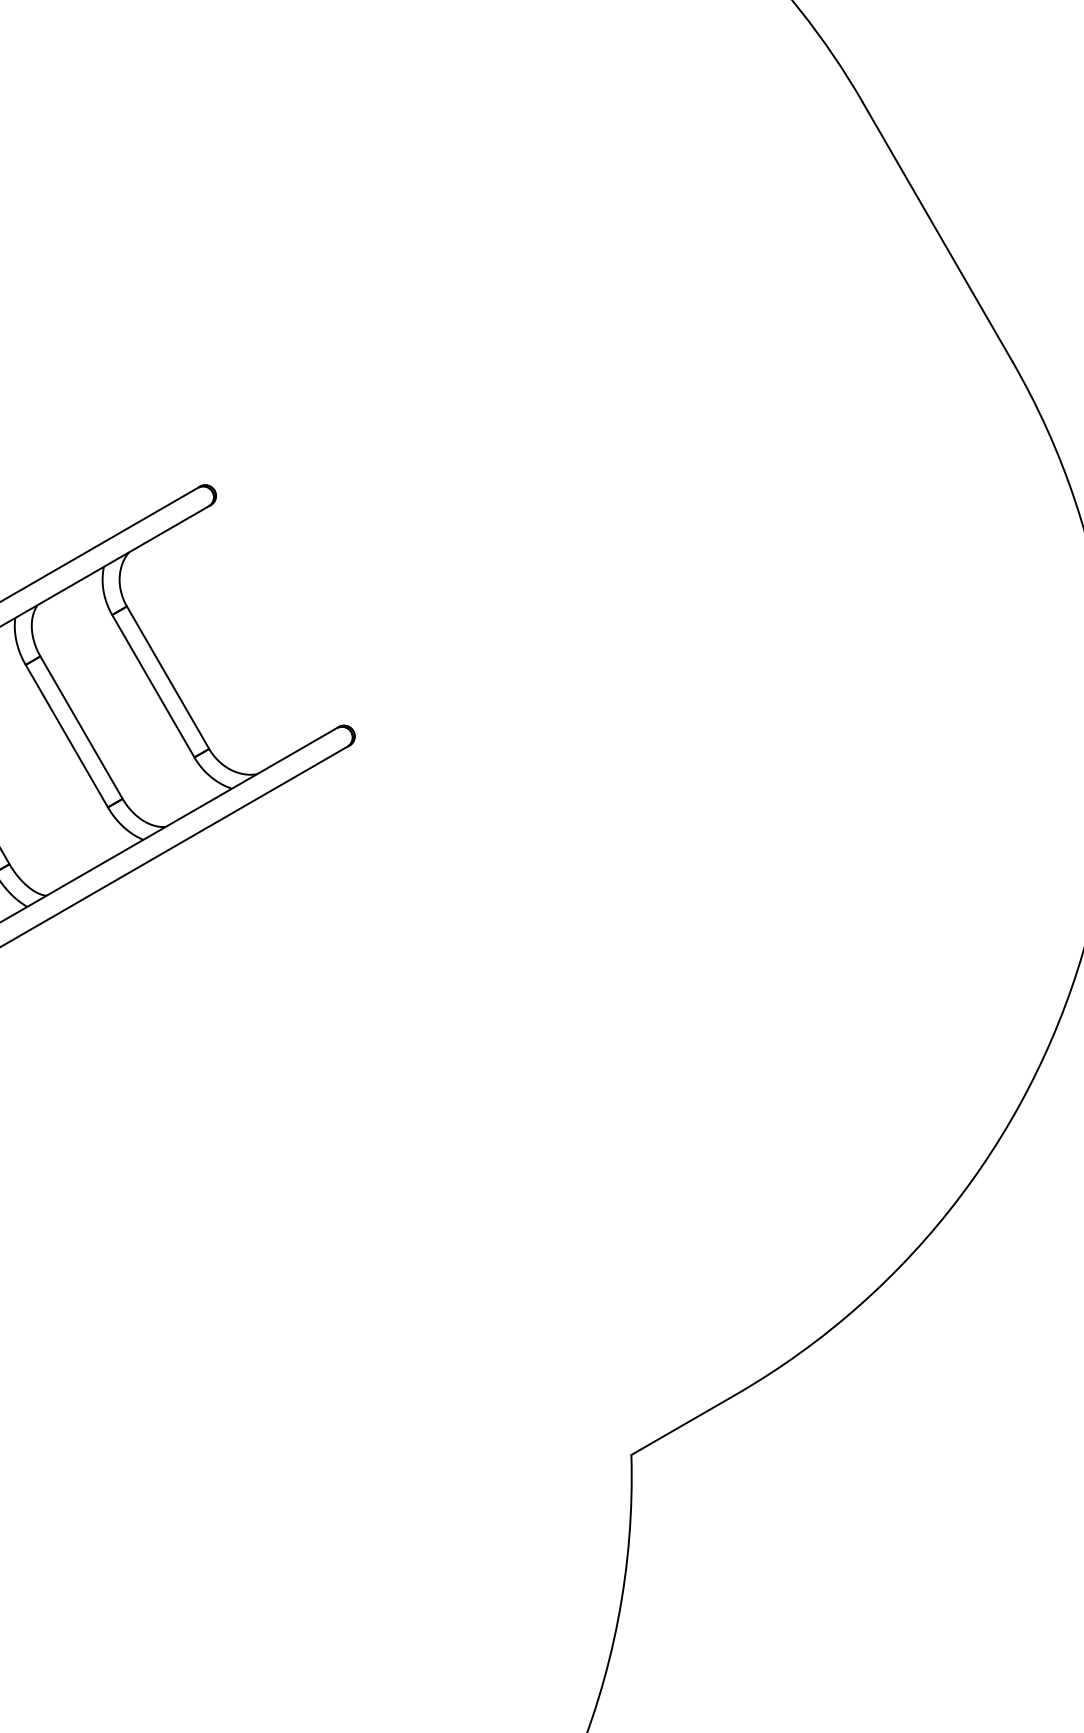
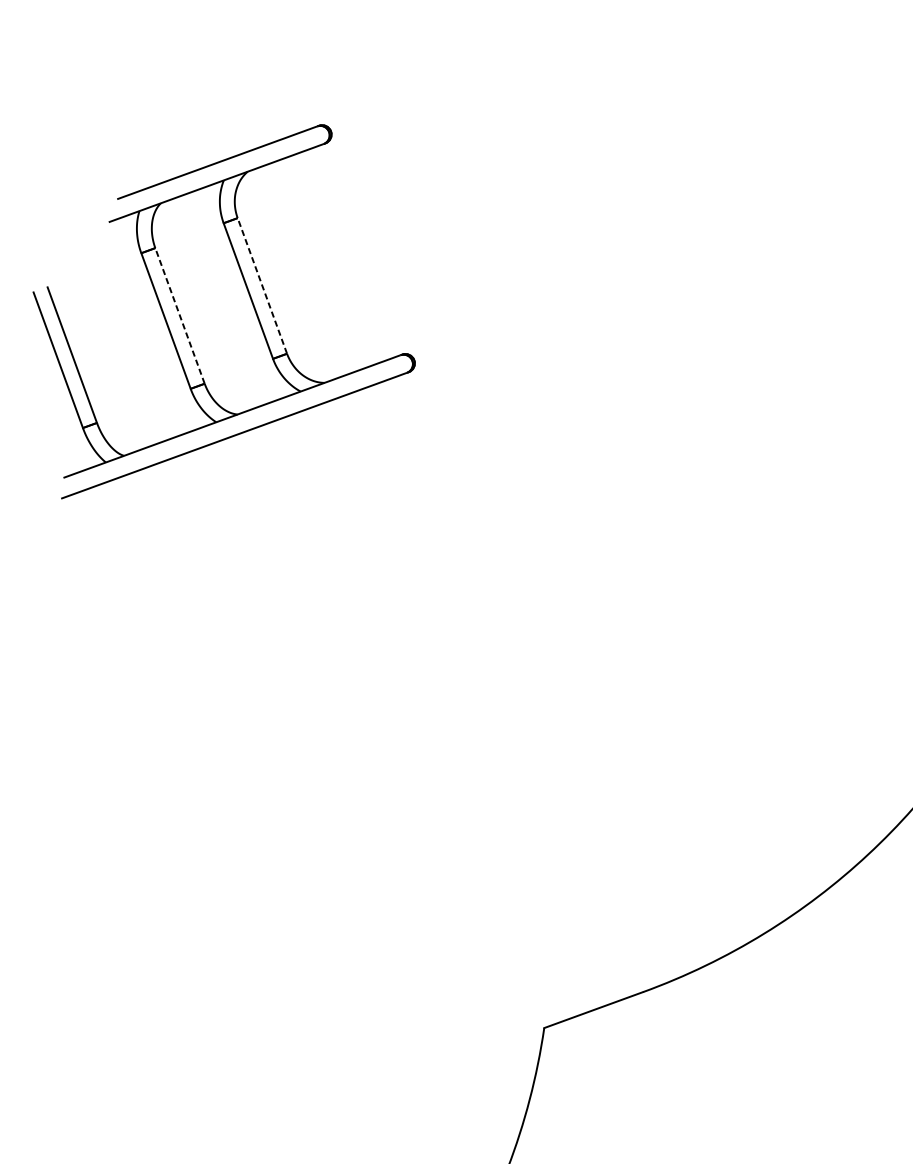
line: (167, 677) -> (261, 285), solid -> dashed
line: (81, 727) -> (179, 315), solid -> dashed

